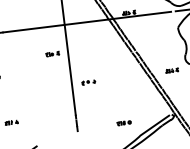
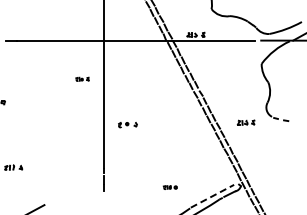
part: (52, 54) -> (82, 79), size x0.7
part: (124, 123) -> (170, 187), size x0.7
line: (154, 125) -> (212, 196), solid -> dashed

